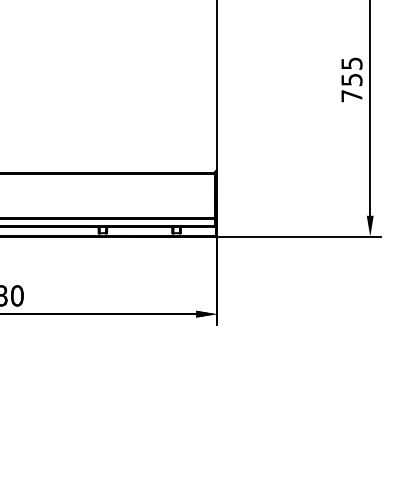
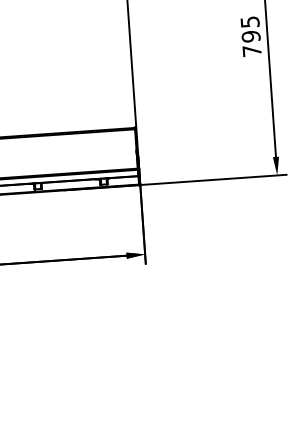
text: (351, 79) -> (250, 36), 755 -> 795

